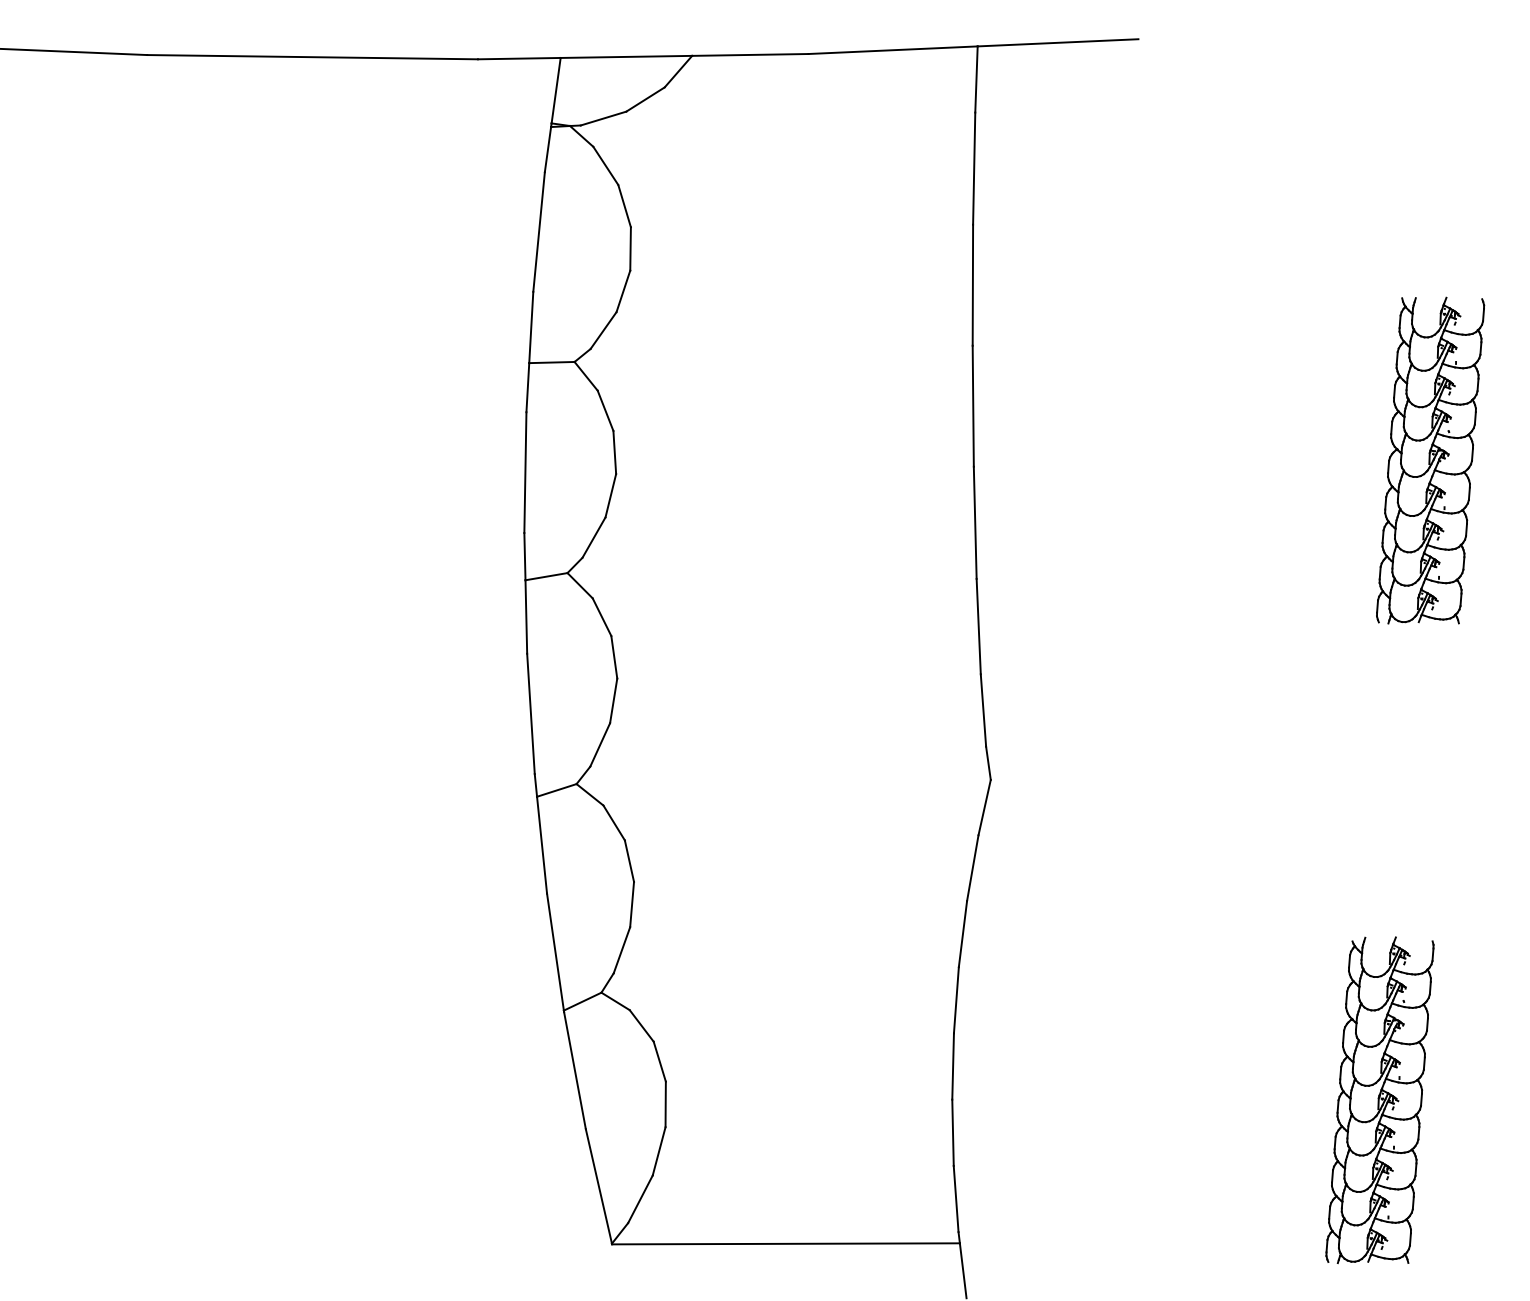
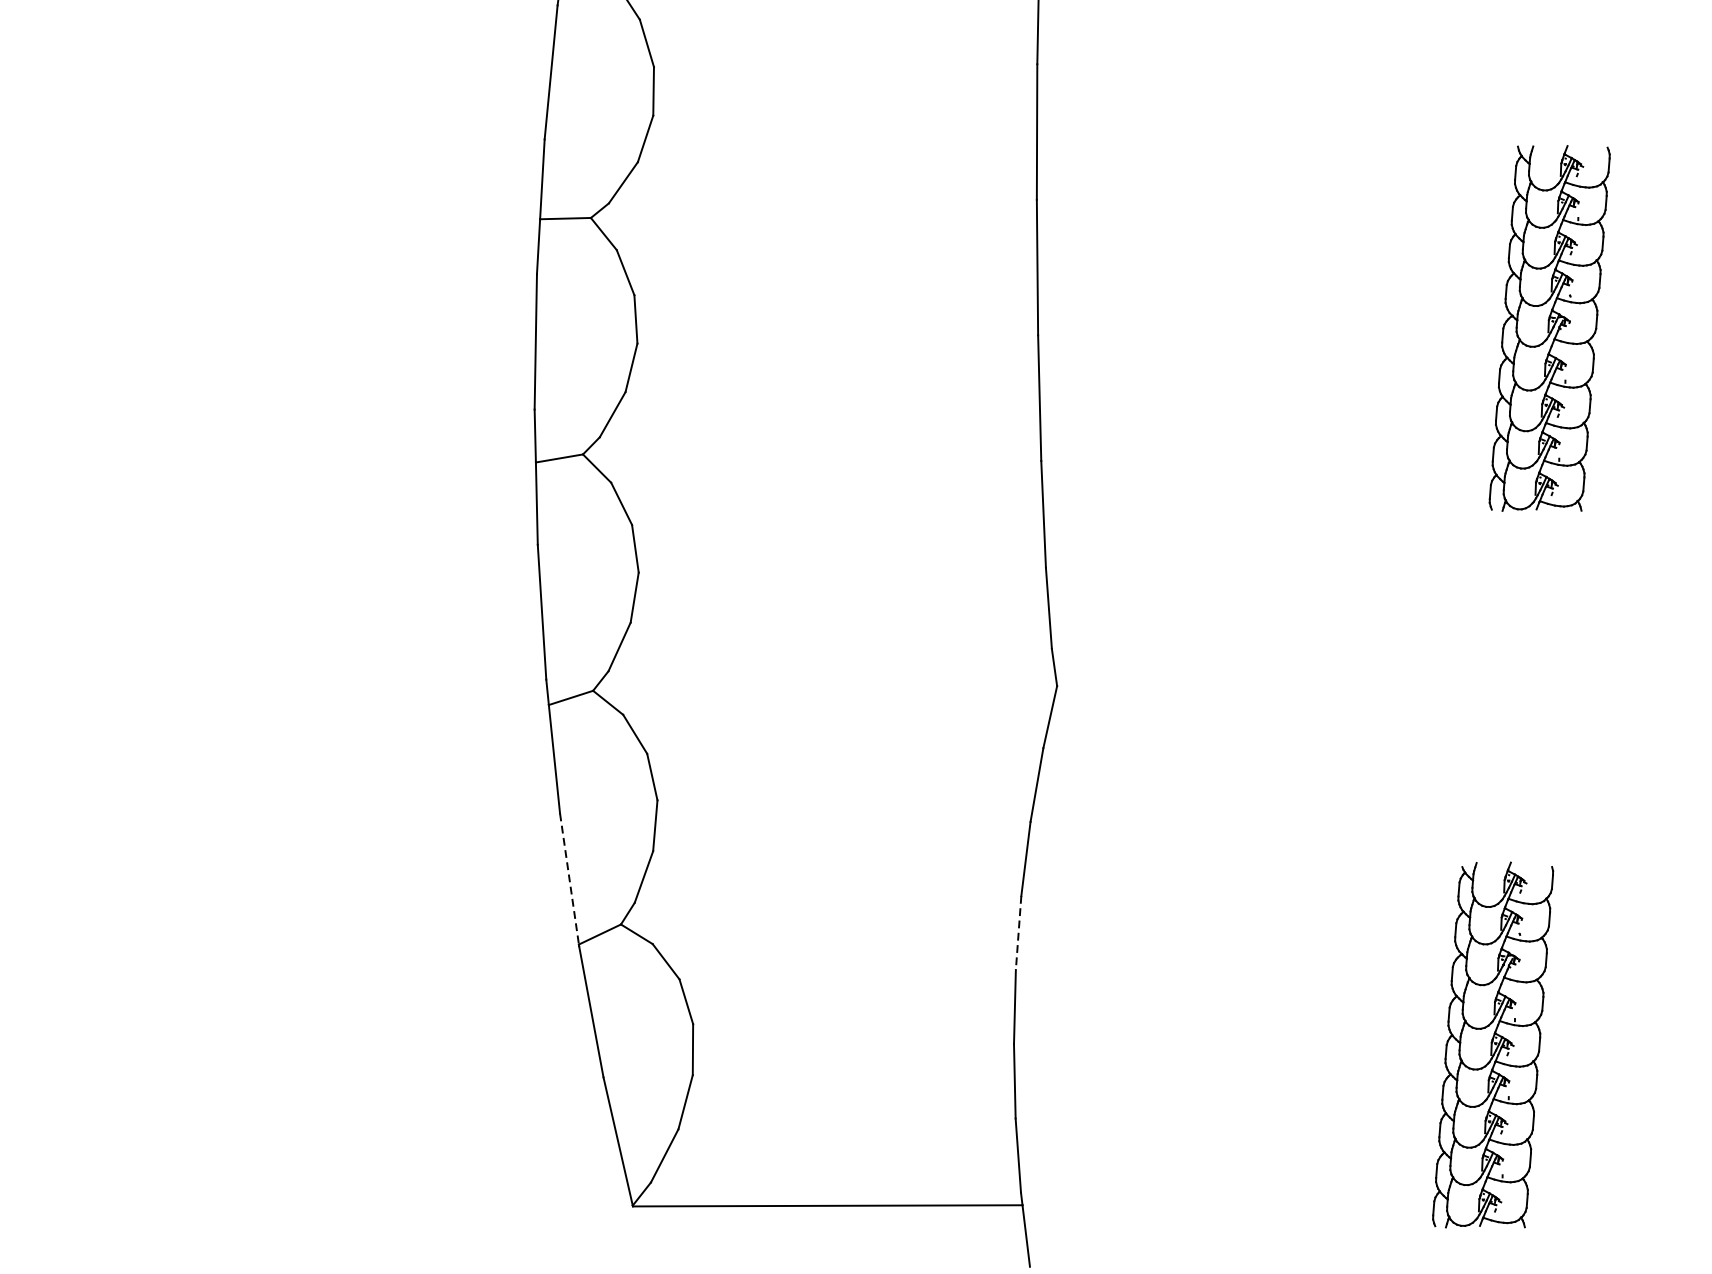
line: (555, 952) -> (569, 879), solid -> dashed
line: (956, 1000) -> (1018, 933), solid -> dashed

